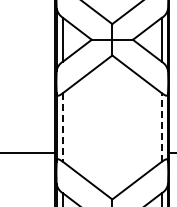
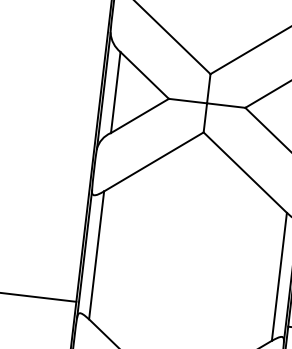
line: (161, 126) -> (279, 274), dashed -> solid
line: (63, 127) -> (97, 255), dashed -> solid

